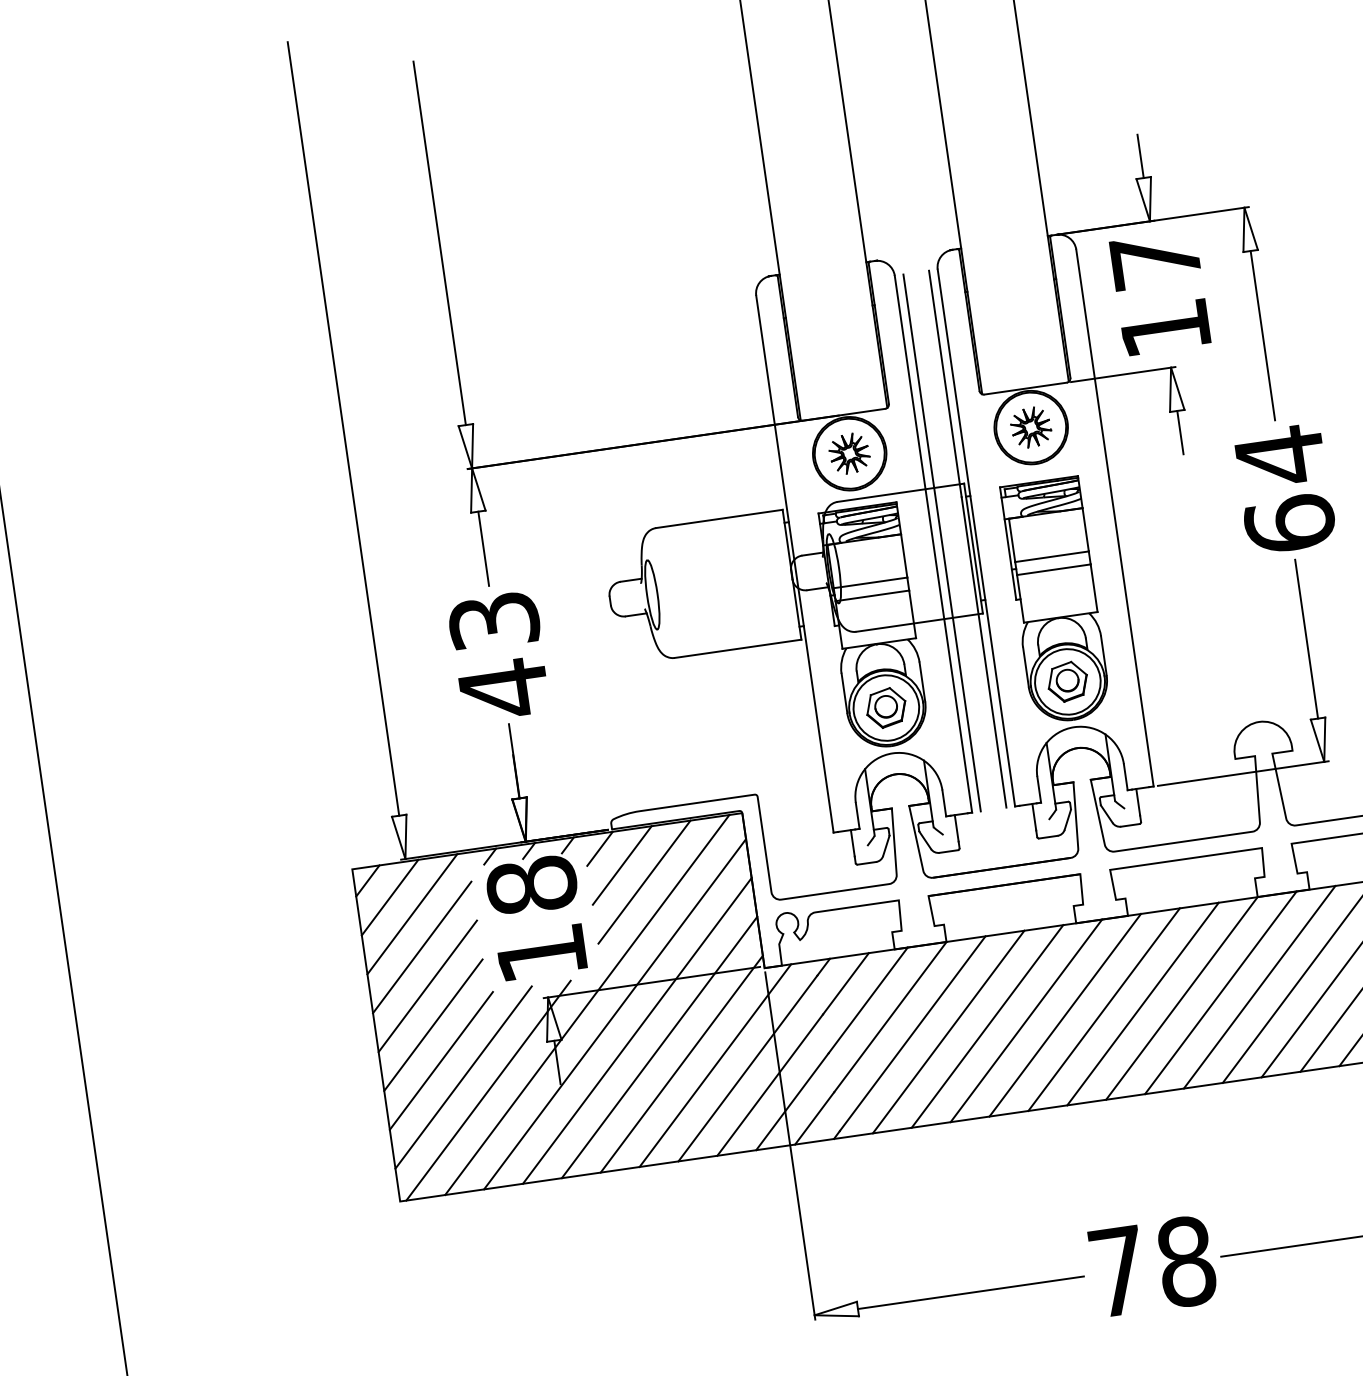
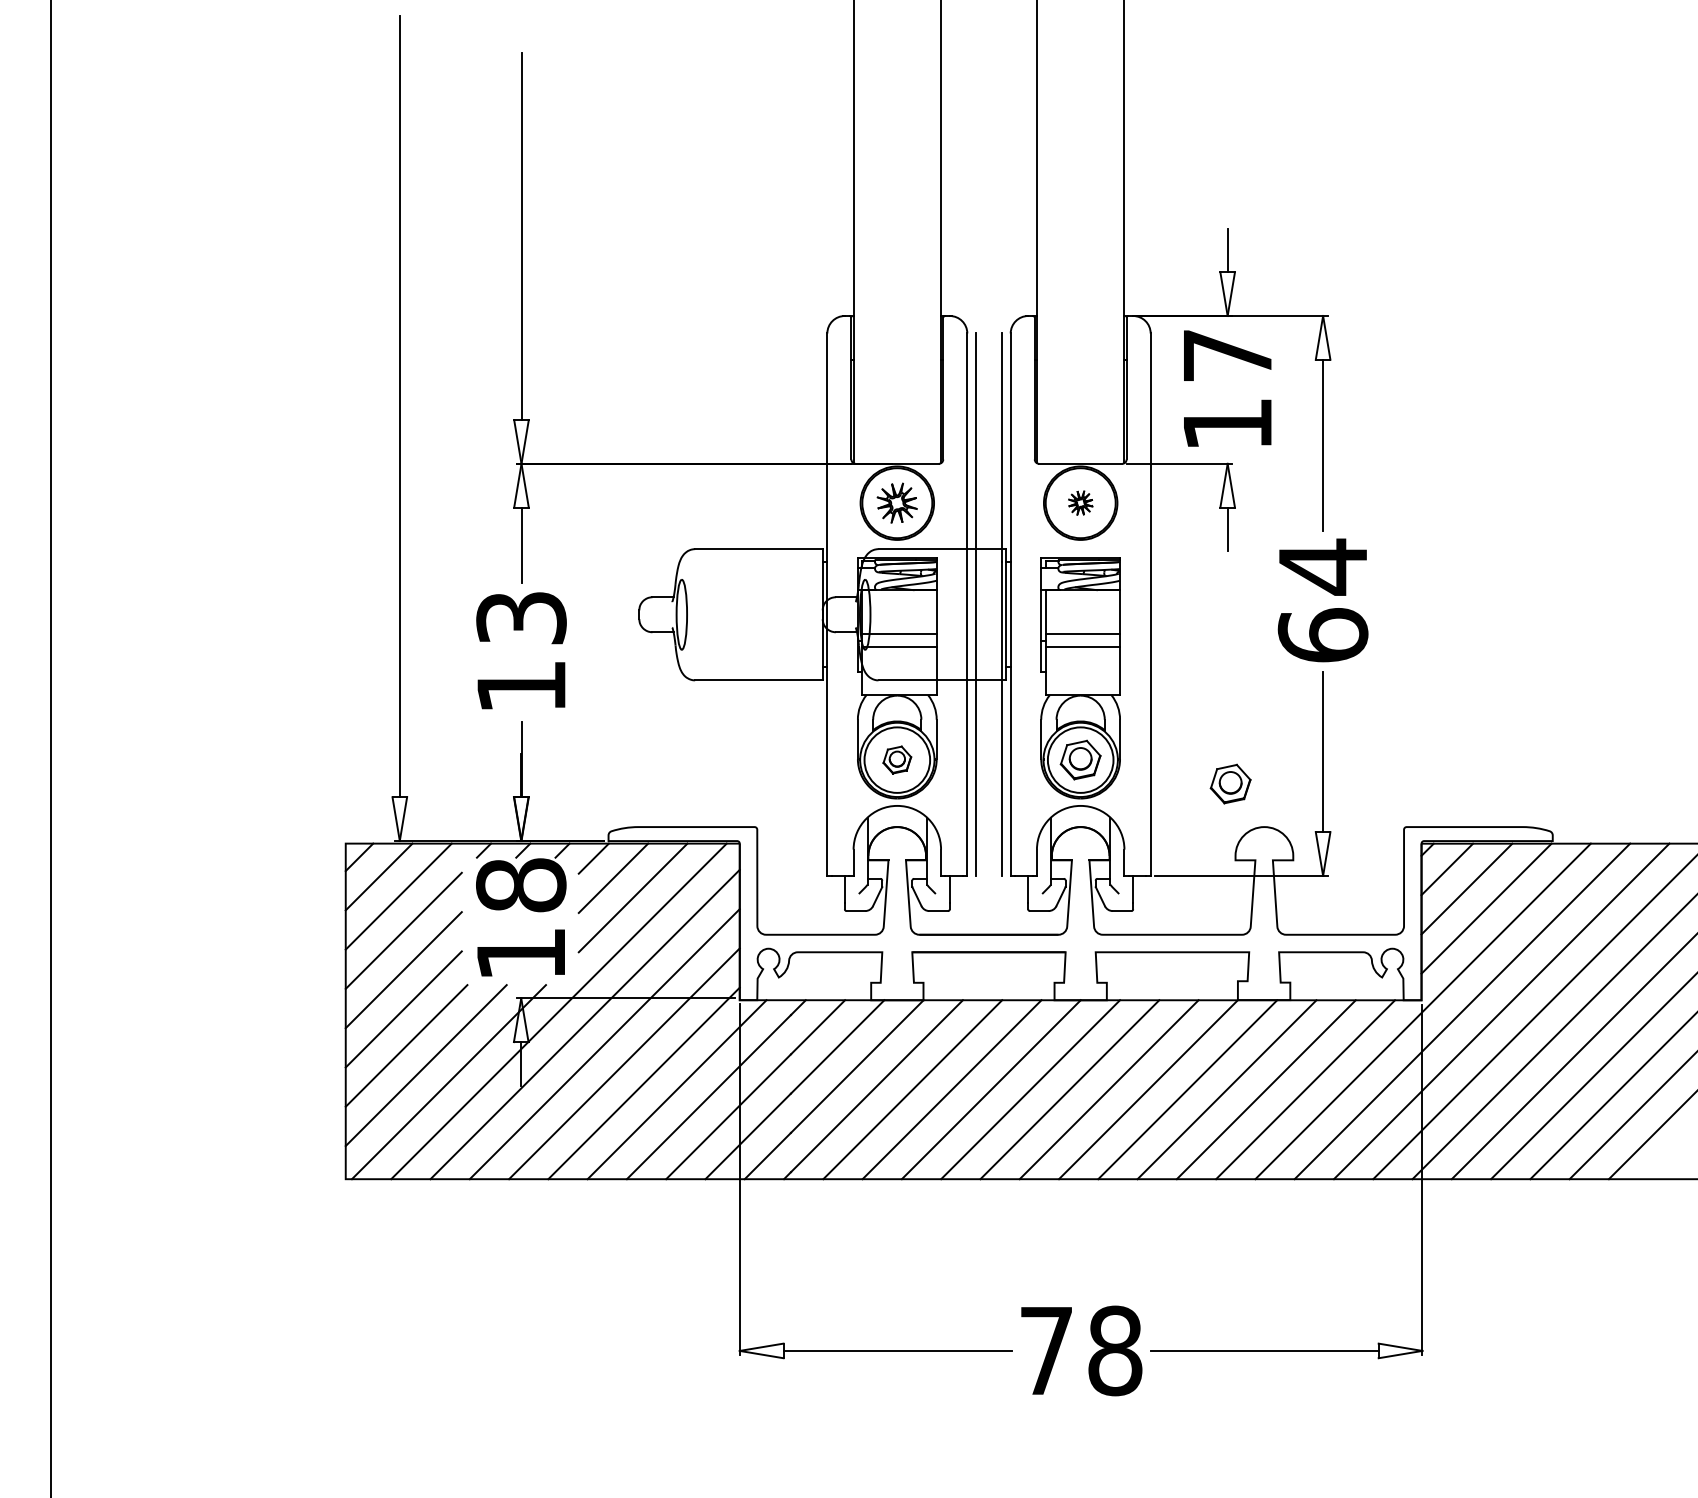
part: (1030, 426) -> (1080, 502), size x0.6
part: (1219, 683) -> (1230, 783), added
text: (503, 688) -> (521, 686), 43 -> 13
part: (886, 707) -> (897, 759), size x0.7

